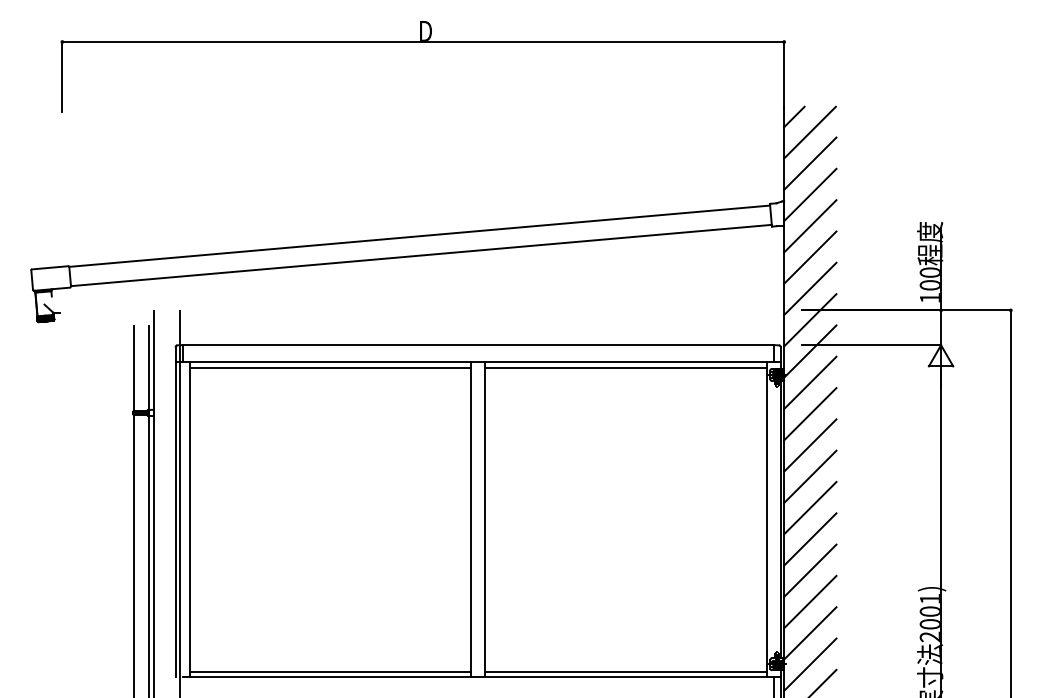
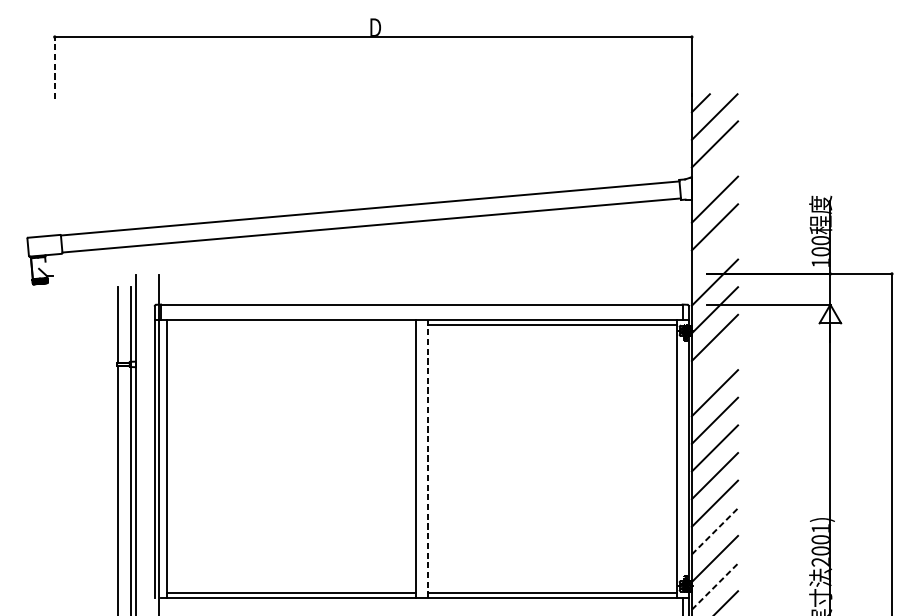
line: (62, 76) -> (54, 67), solid -> dashed
line: (810, 194) -> (715, 171), removed
line: (810, 288) -> (715, 254), removed
line: (330, 367) -> (291, 324), removed
line: (810, 414) -> (715, 365), removed
line: (485, 519) -> (428, 458), solid -> dashed
line: (810, 602) -> (715, 531), solid -> dashed
line: (810, 664) -> (715, 586), solid -> dashed

